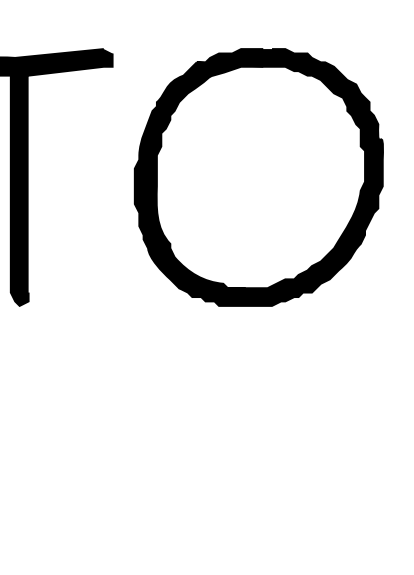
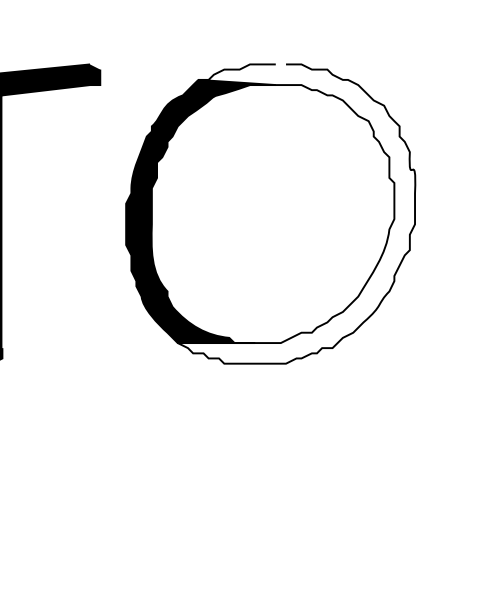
fill: (281, 177) -> (297, 214), removed

